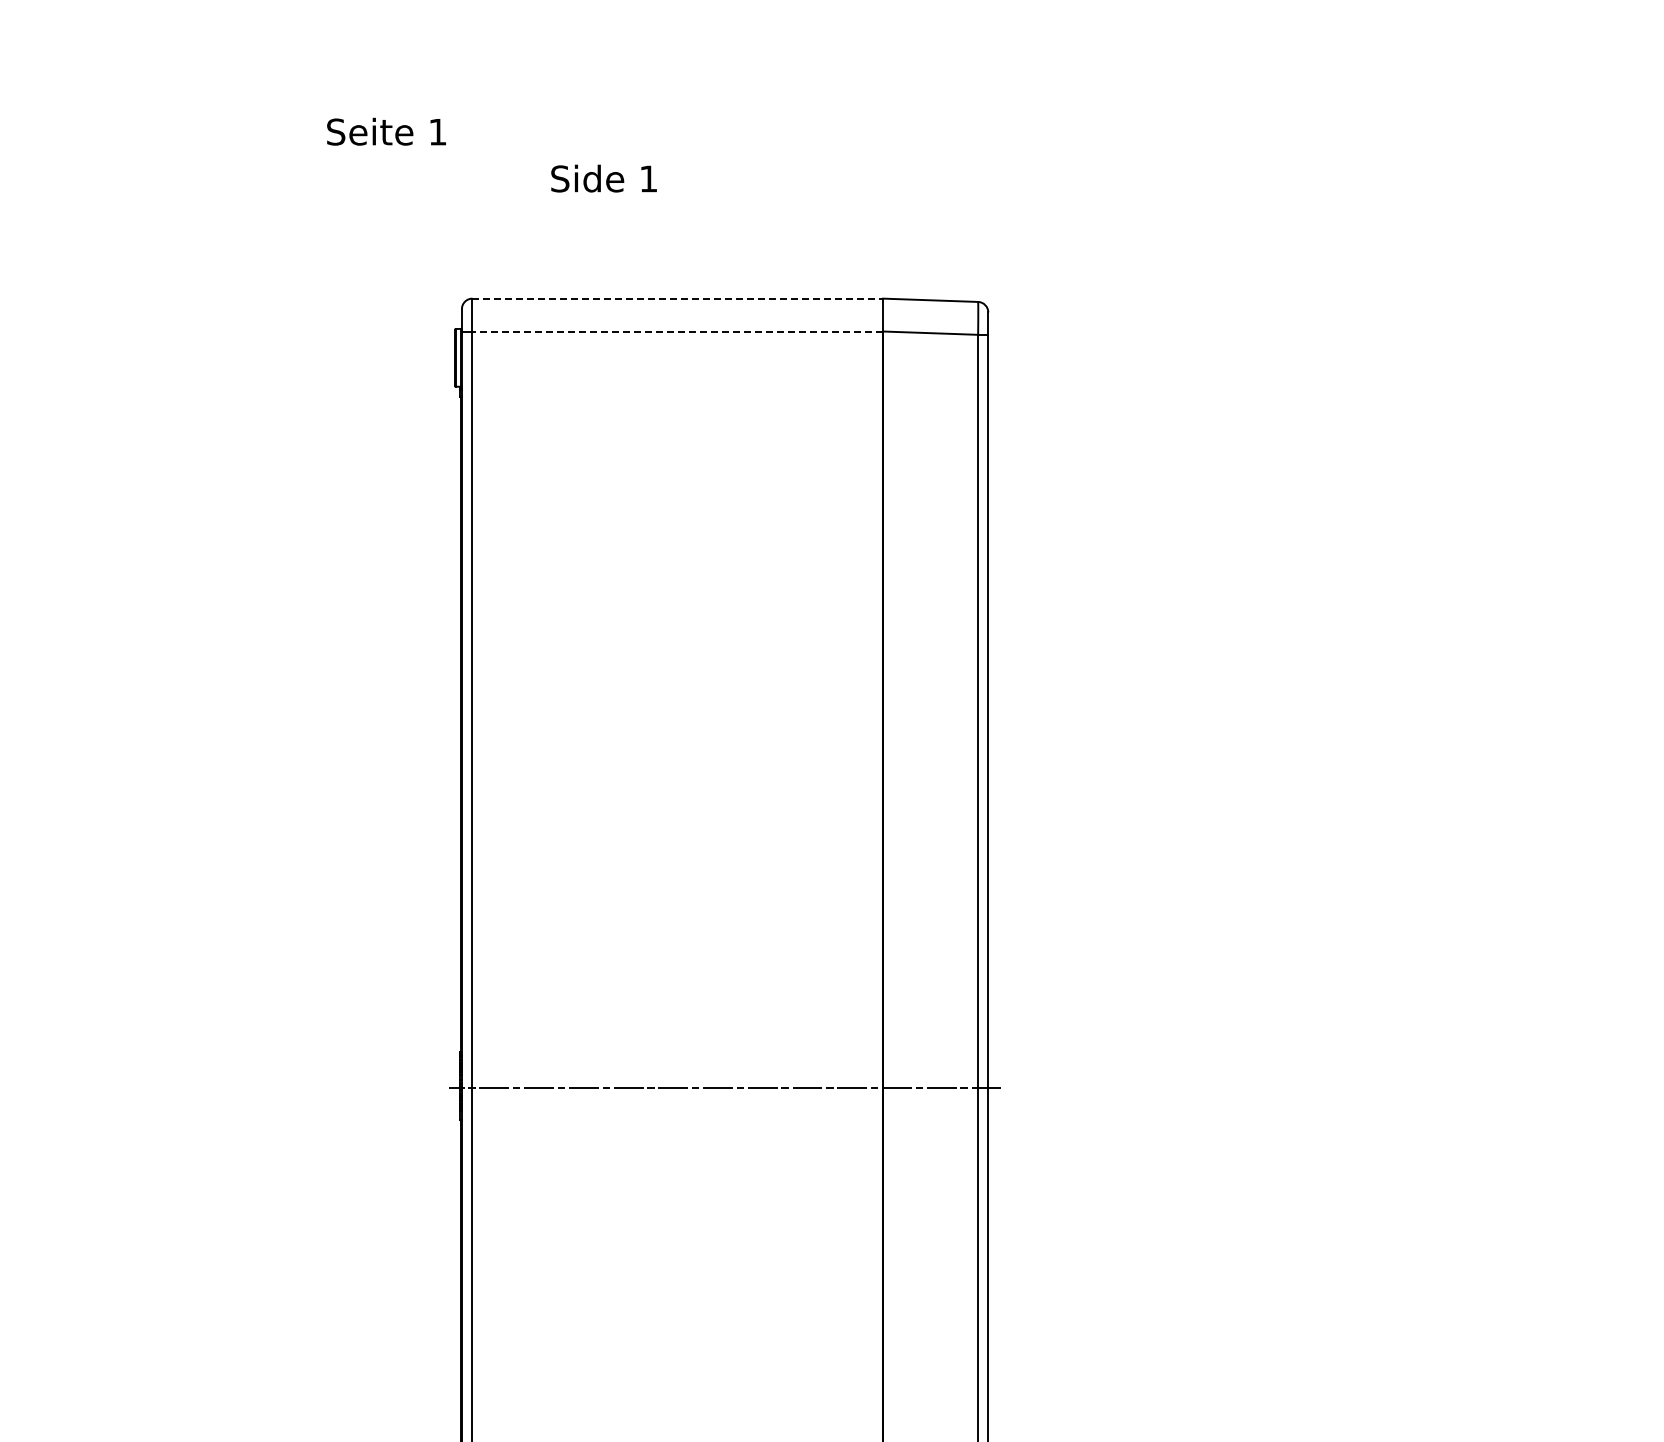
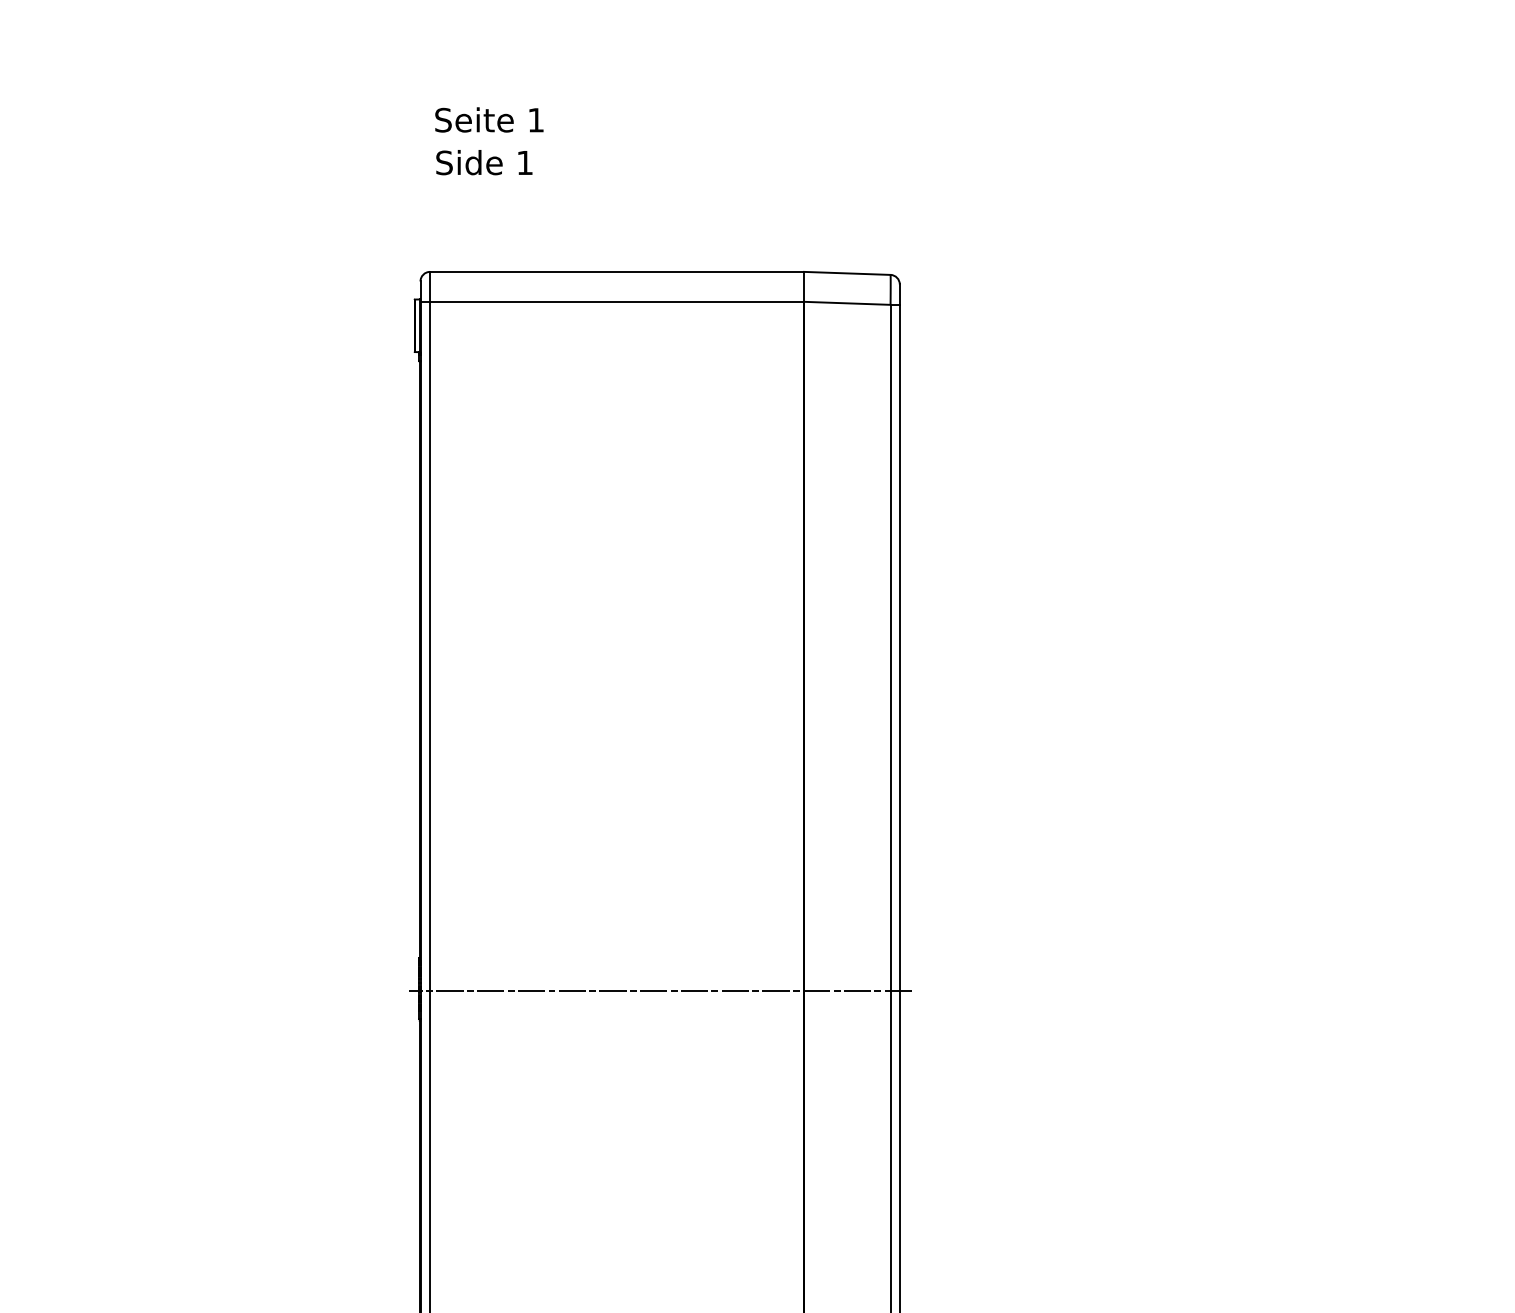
text: (386, 131) -> (489, 119), moved
text: (603, 178) -> (483, 162), moved
line: (678, 298) -> (617, 271), dashed -> solid
line: (677, 331) -> (616, 301), dashed -> solid

